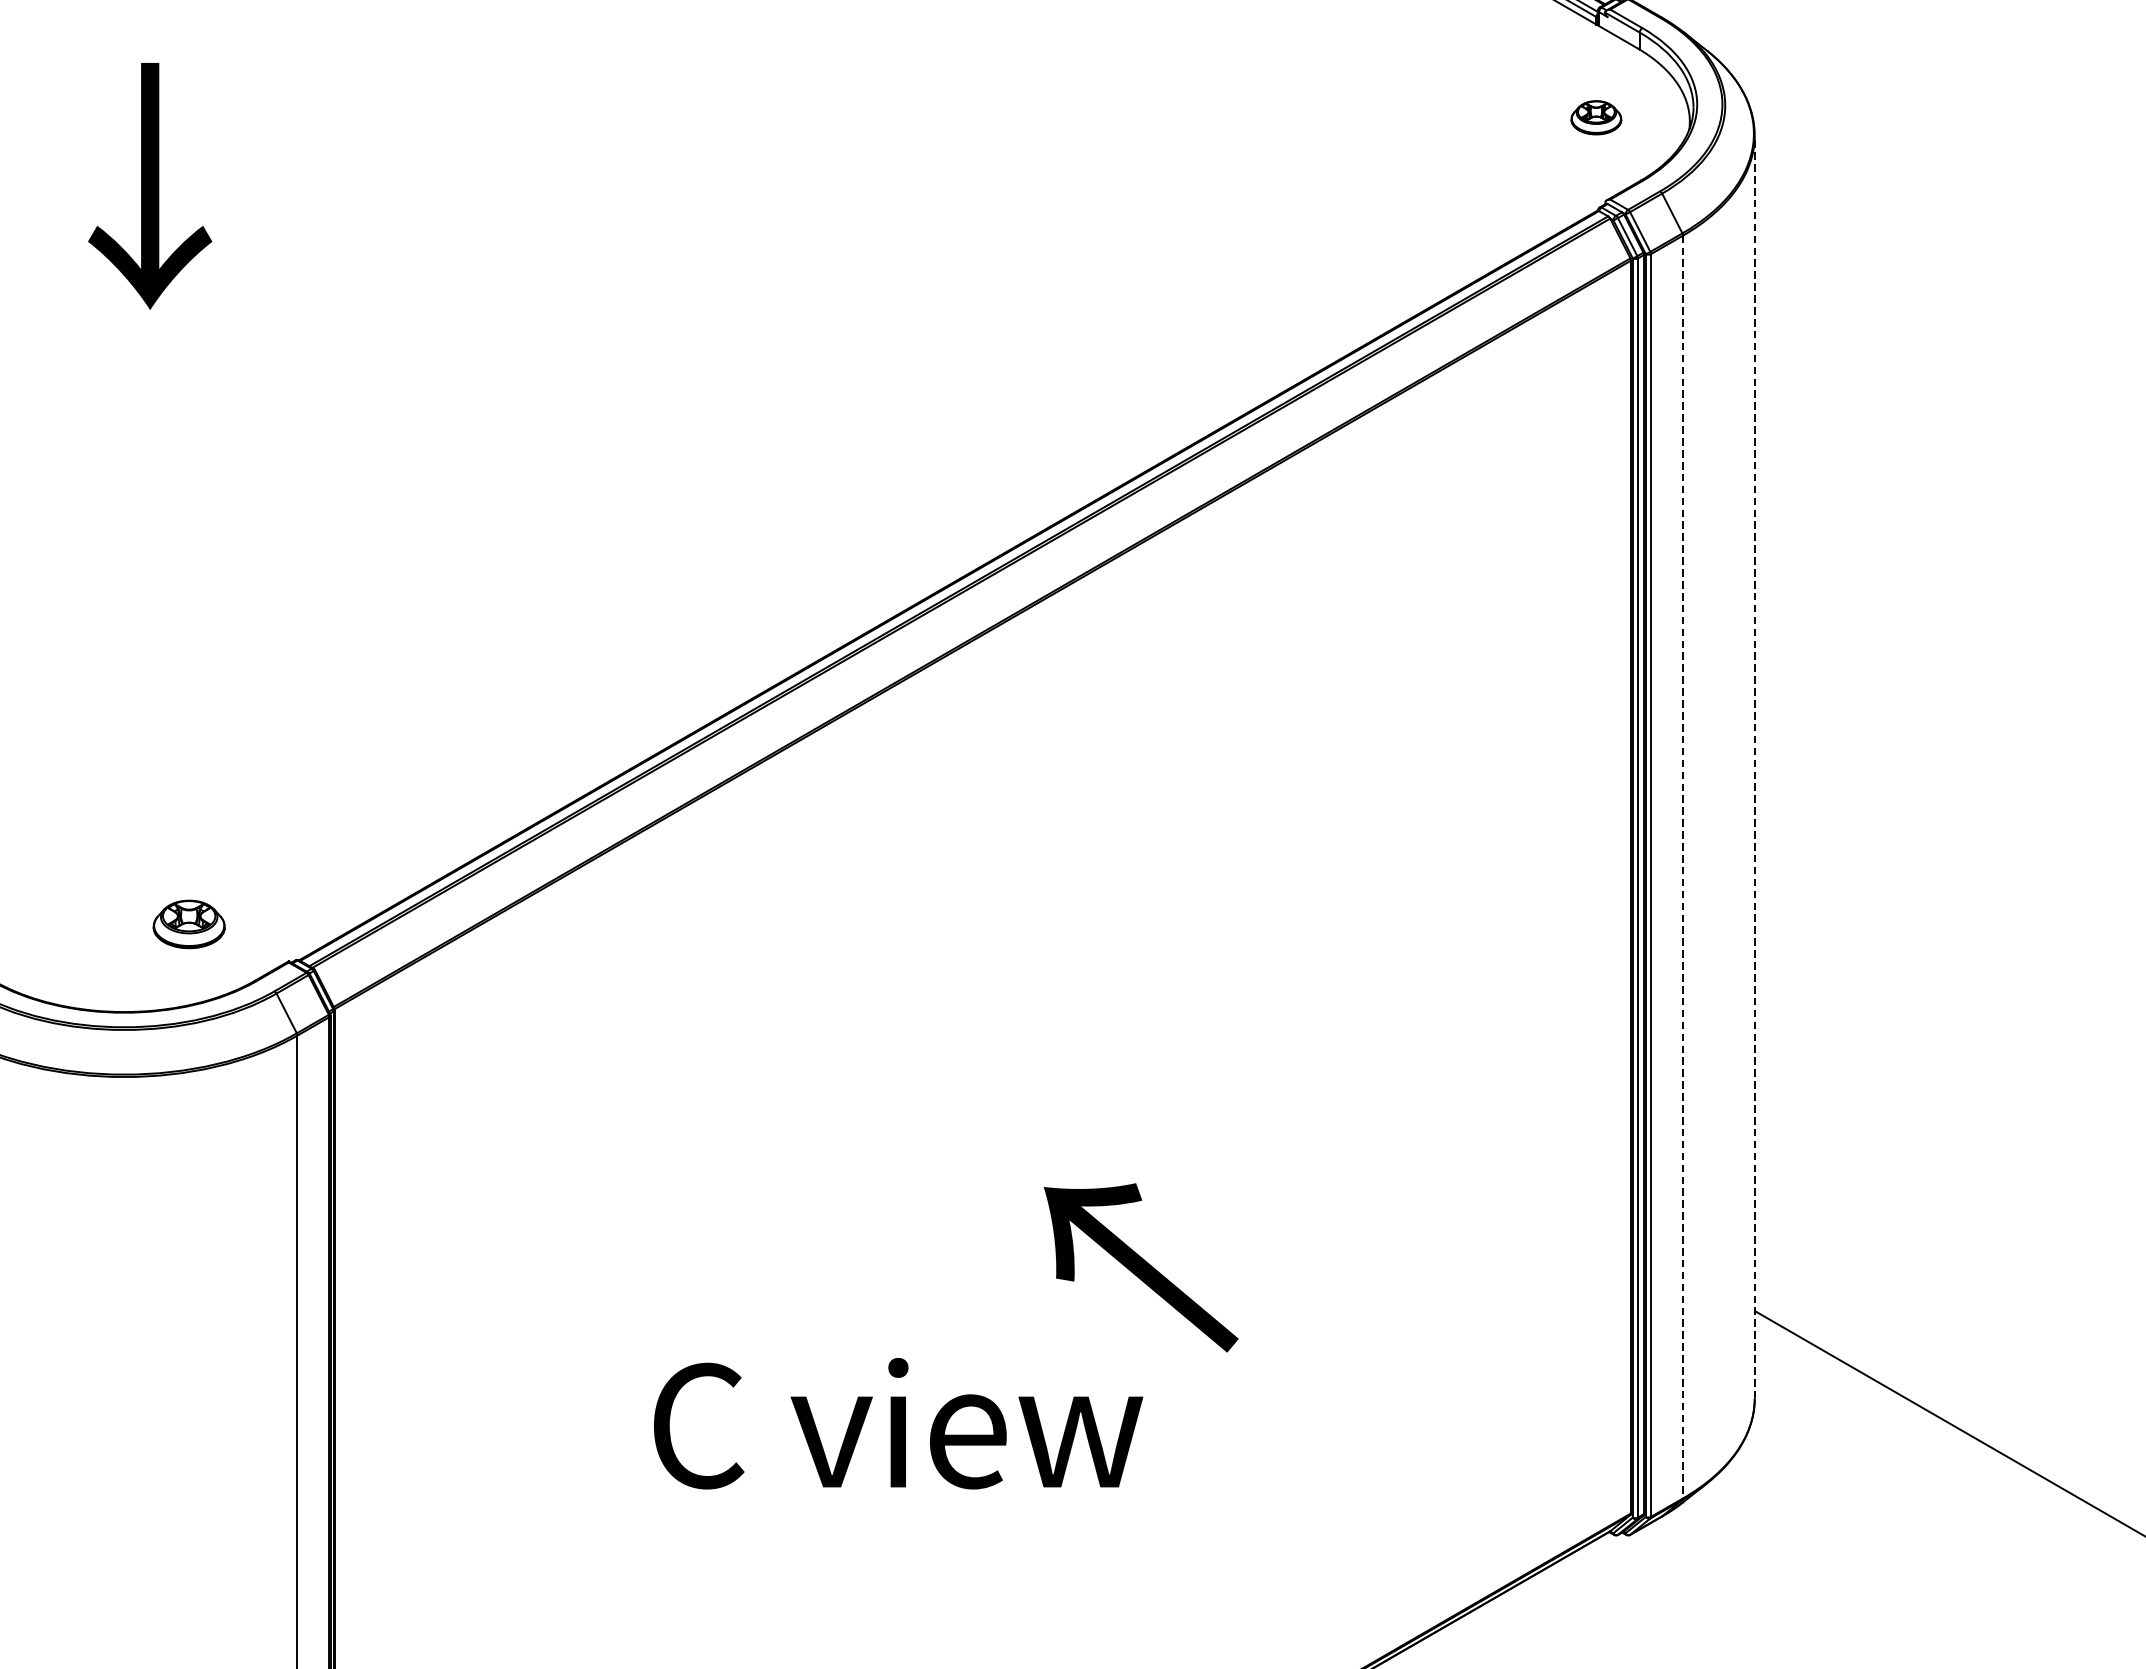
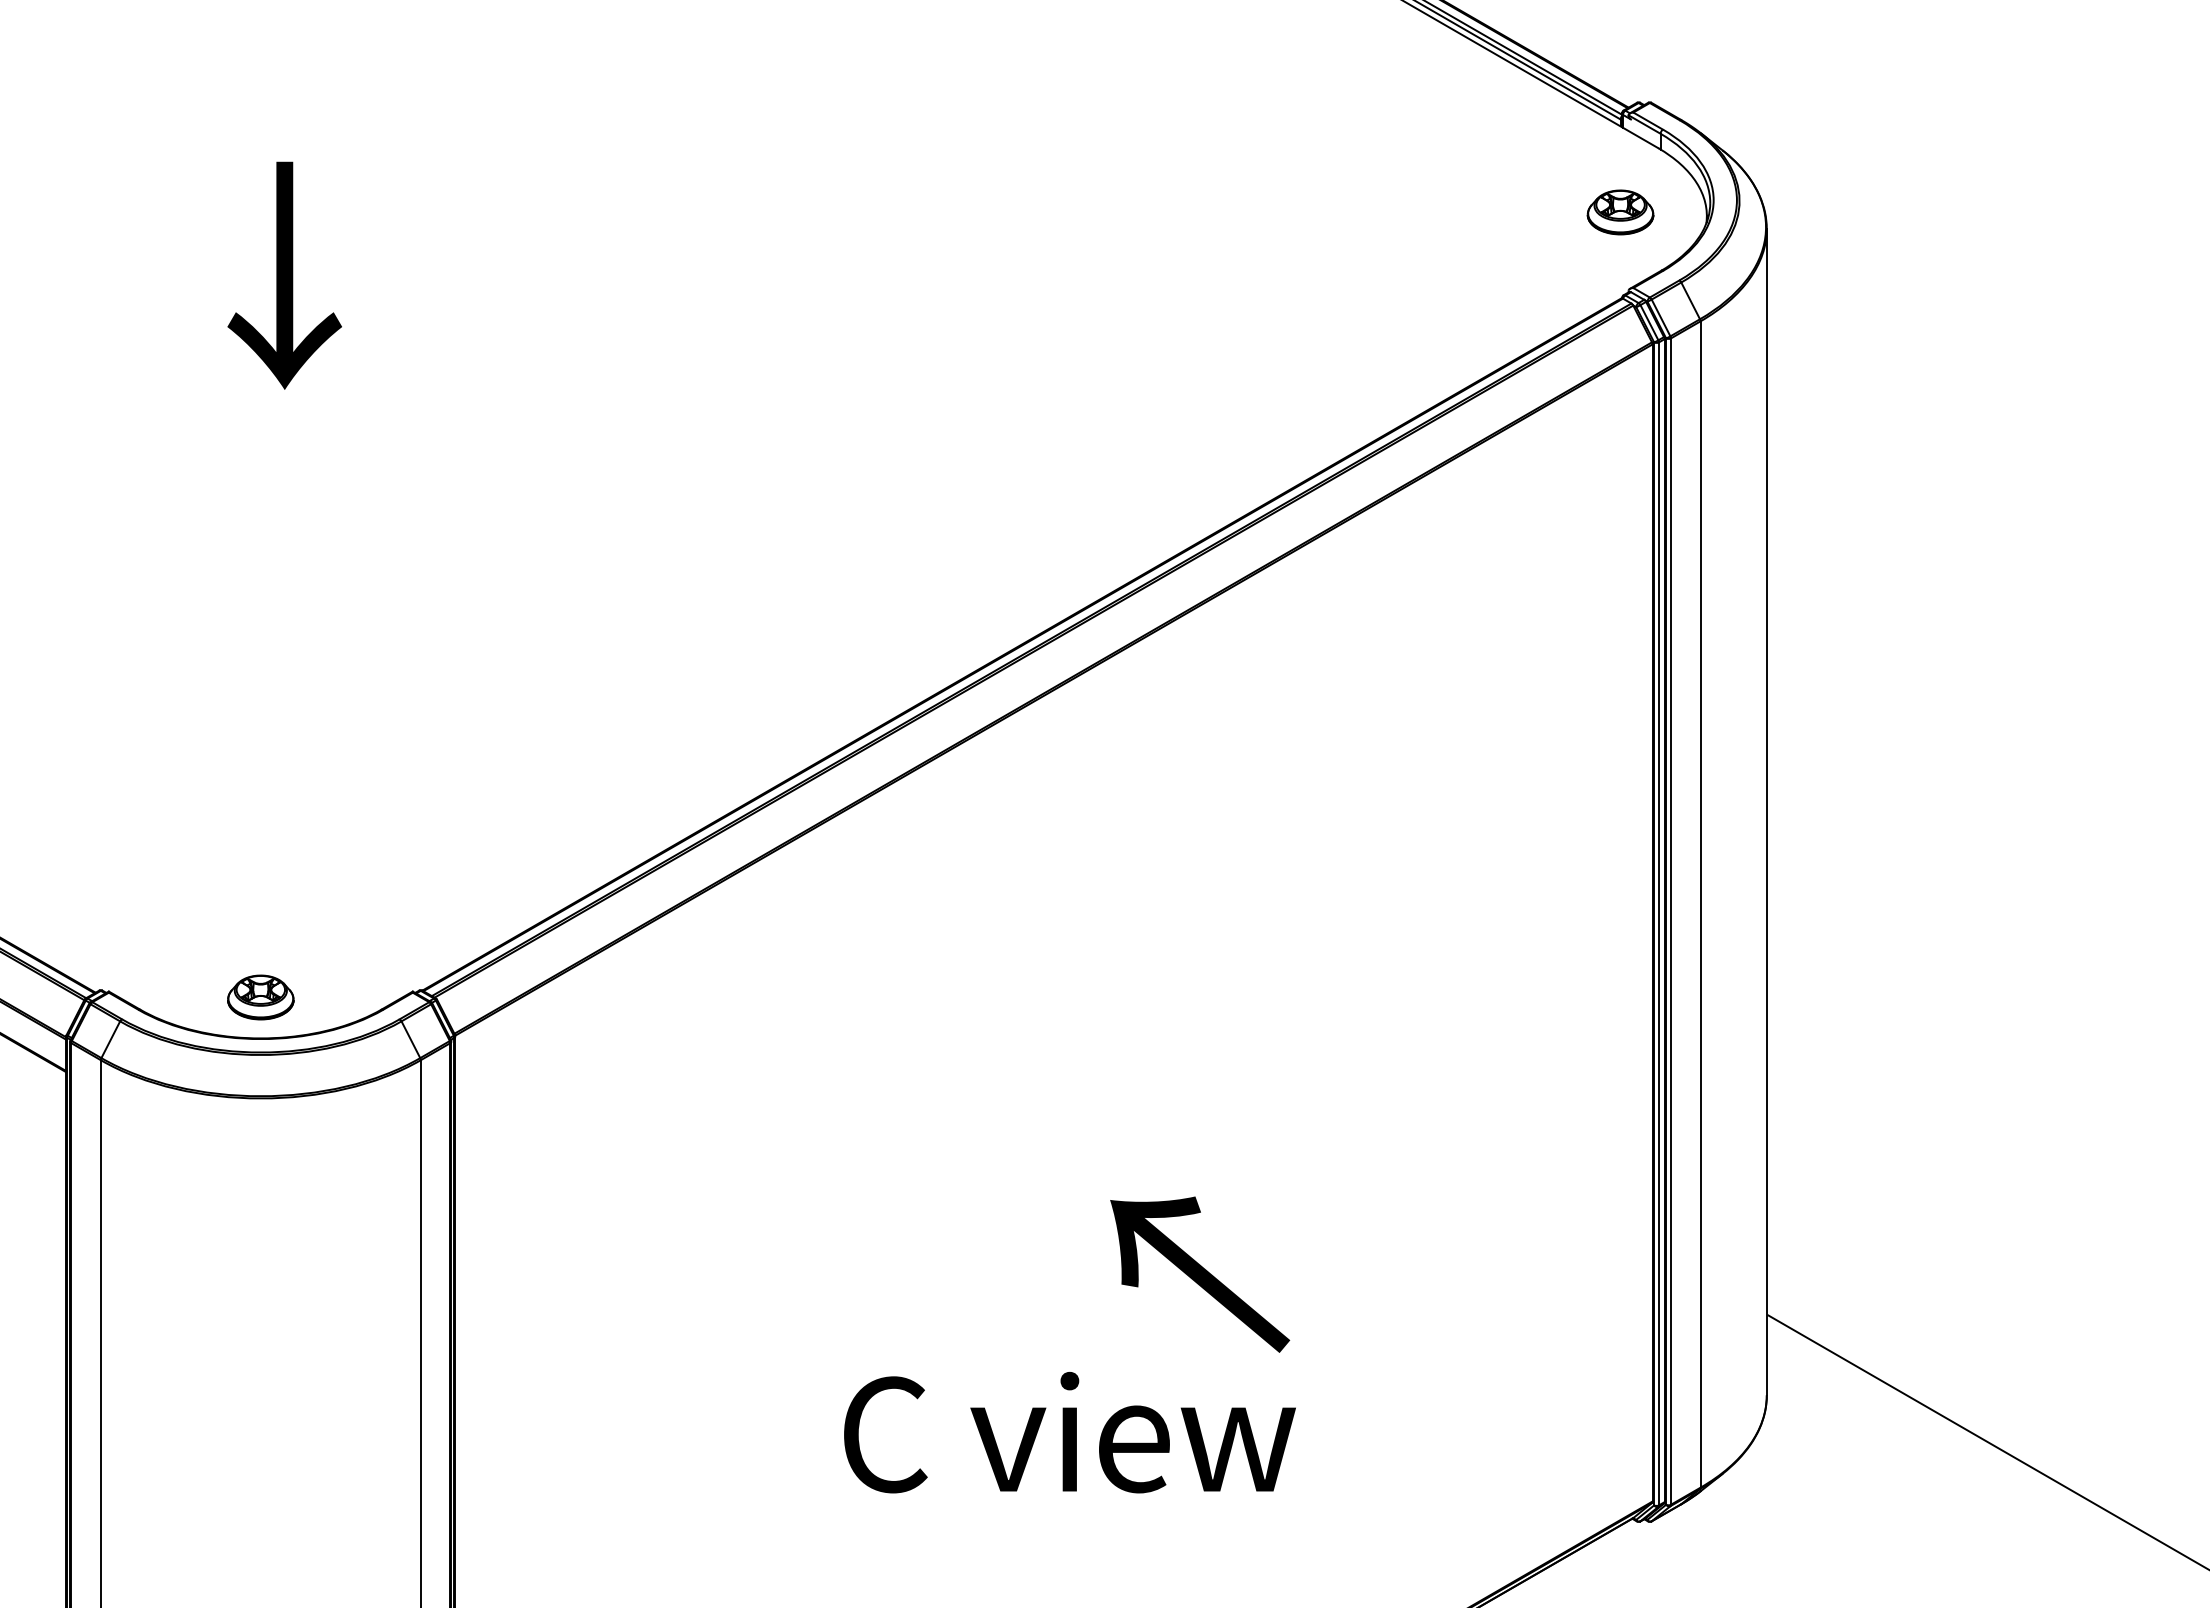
part: (1596, 117) -> (1620, 212), size x1.43
line: (1754, 766) -> (1766, 811), dashed -> solid
line: (1682, 868) -> (1700, 905), dashed -> solid
part: (188, 924) -> (260, 997), moved
text: (898, 1423) -> (1069, 1432), moved

